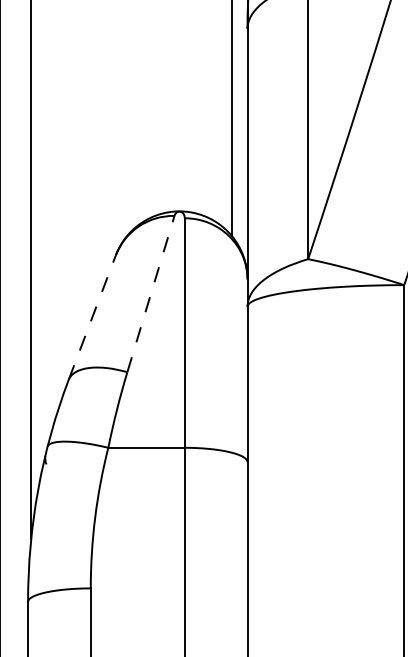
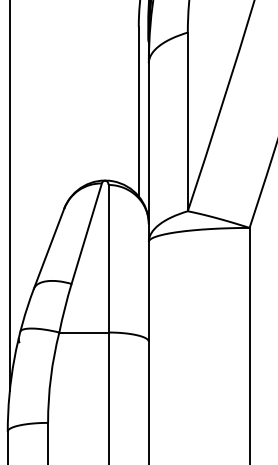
line: (150, 293) -> (86, 233), dashed -> solid
line: (92, 317) -> (49, 248), dashed -> solid

